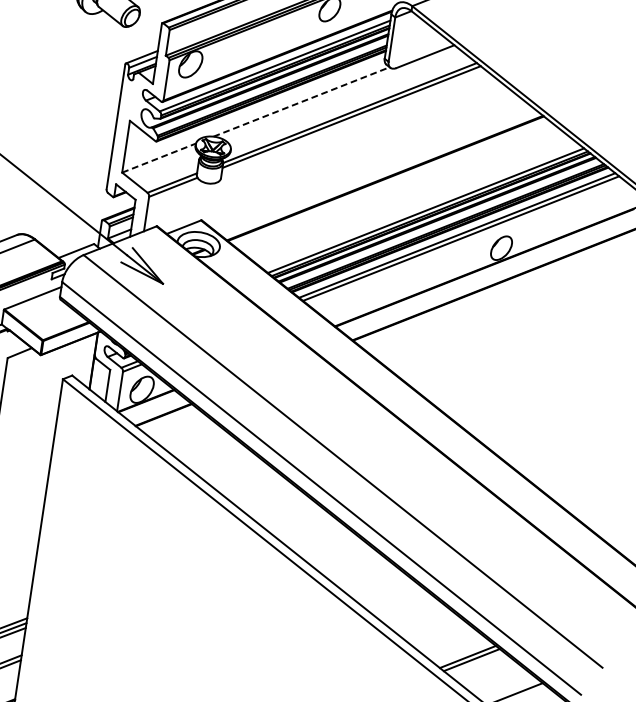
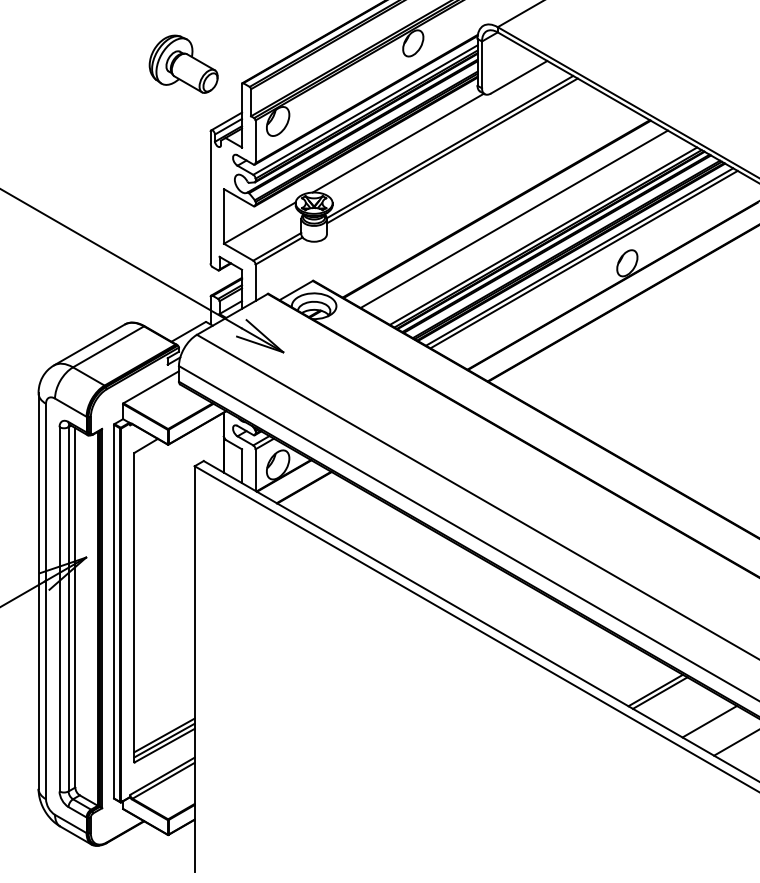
line: (301, 102) -> (398, 143), dashed -> solid
line: (159, 157) -> (260, 222), dashed -> solid
line: (400, 189) -> (513, 218), added

